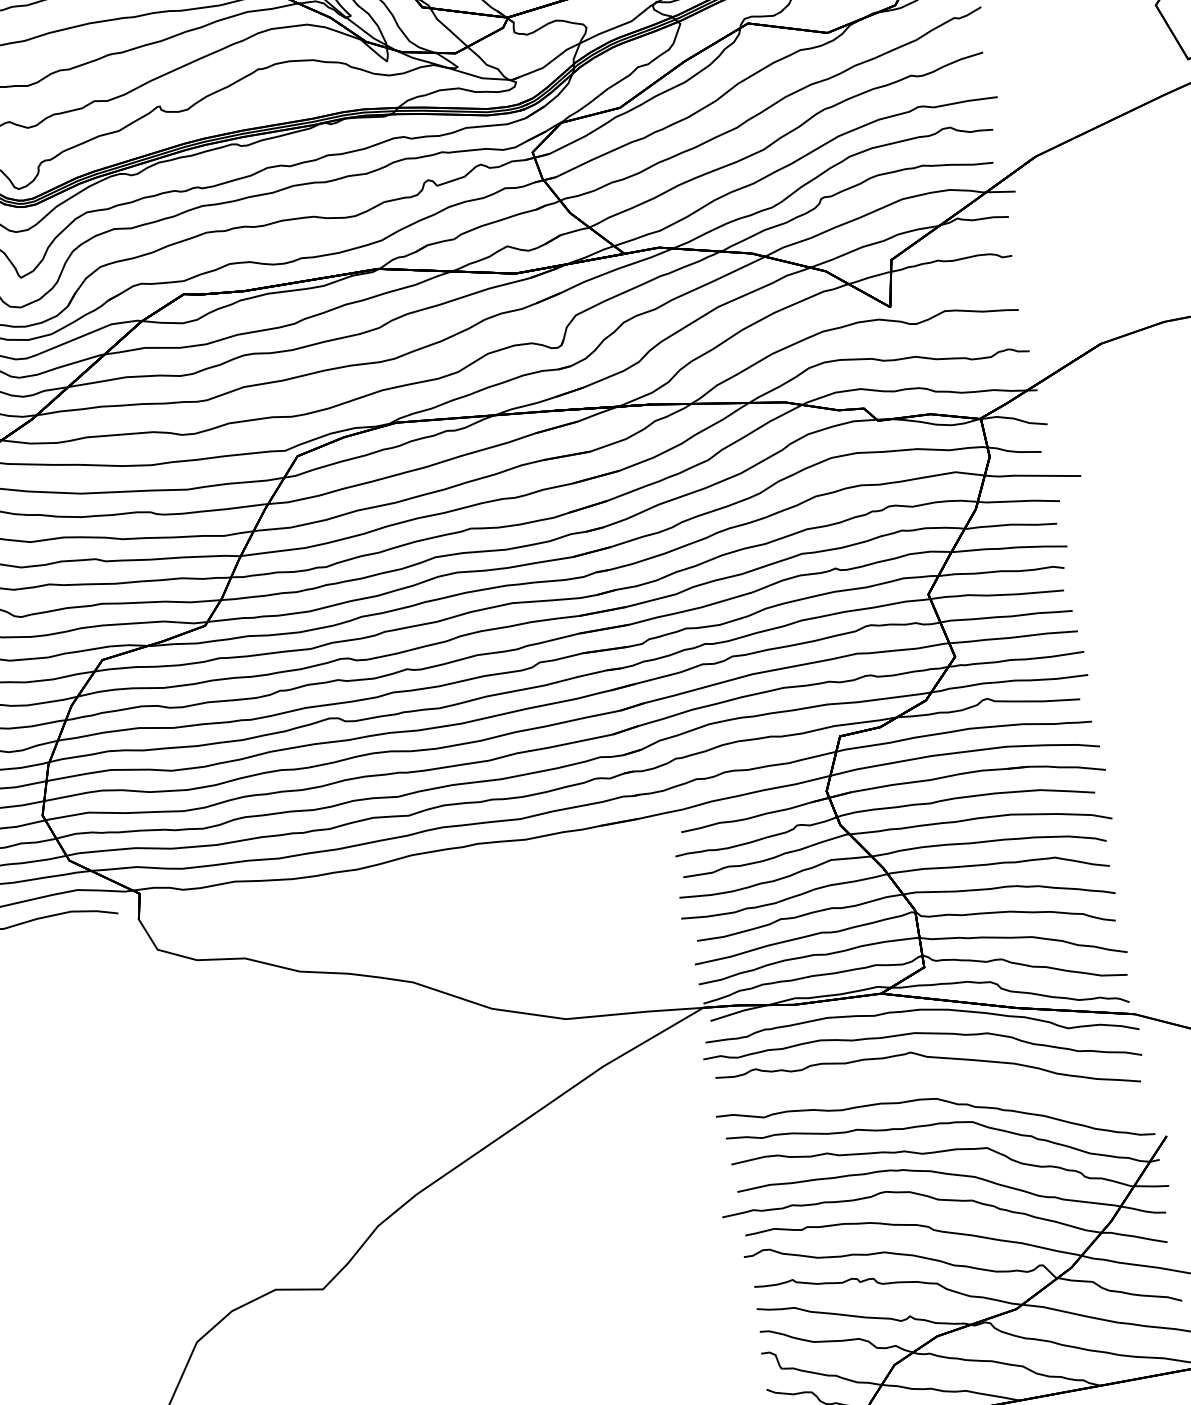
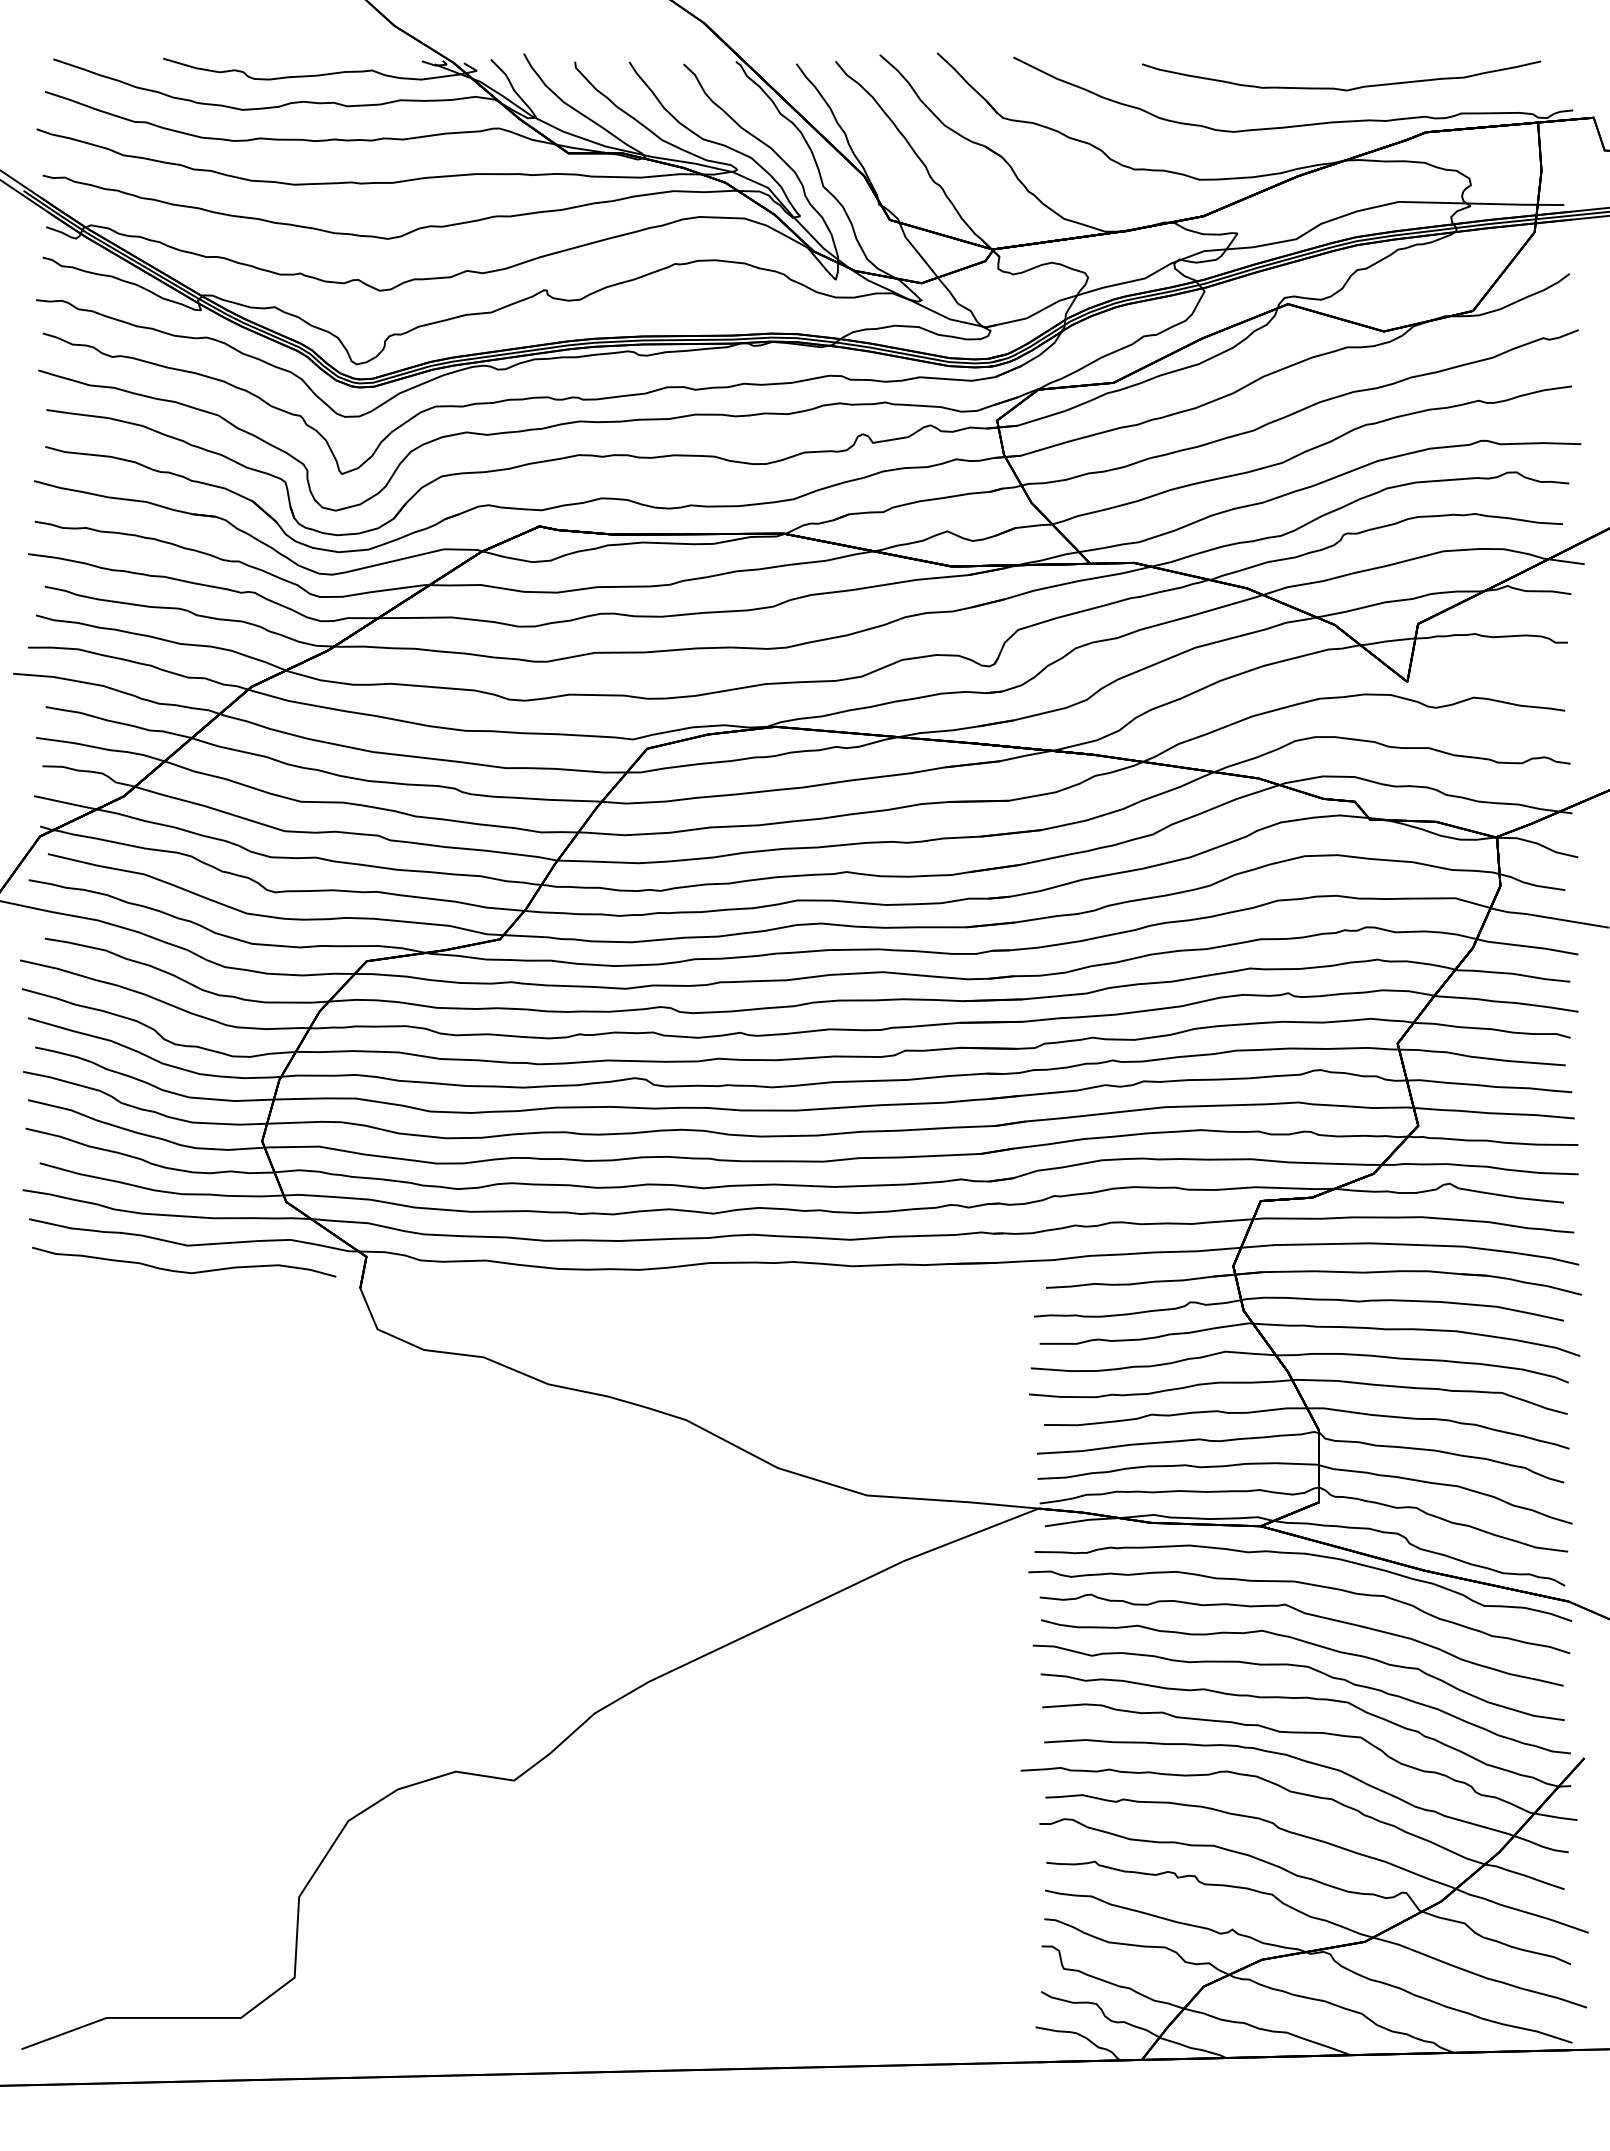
curve: (935, 1080) -> (1310, 1644), added

